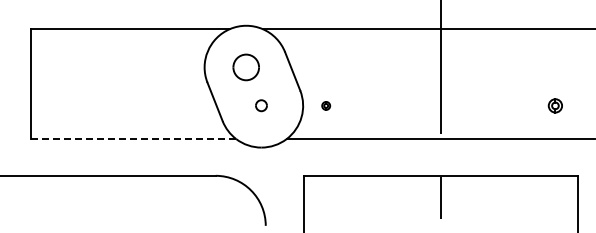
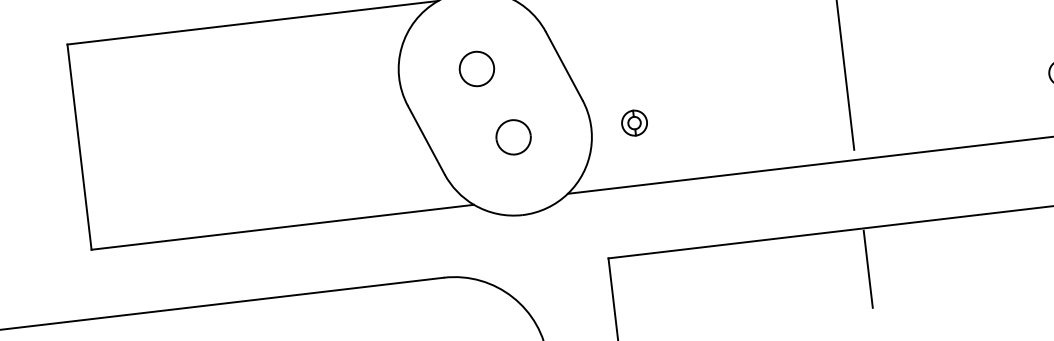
part: (246, 67) -> (477, 69), size x0.71
part: (261, 105) -> (513, 136), size x1.67
part: (325, 105) -> (632, 122), size x1.67
line: (133, 139) -> (282, 228), dashed -> solid

